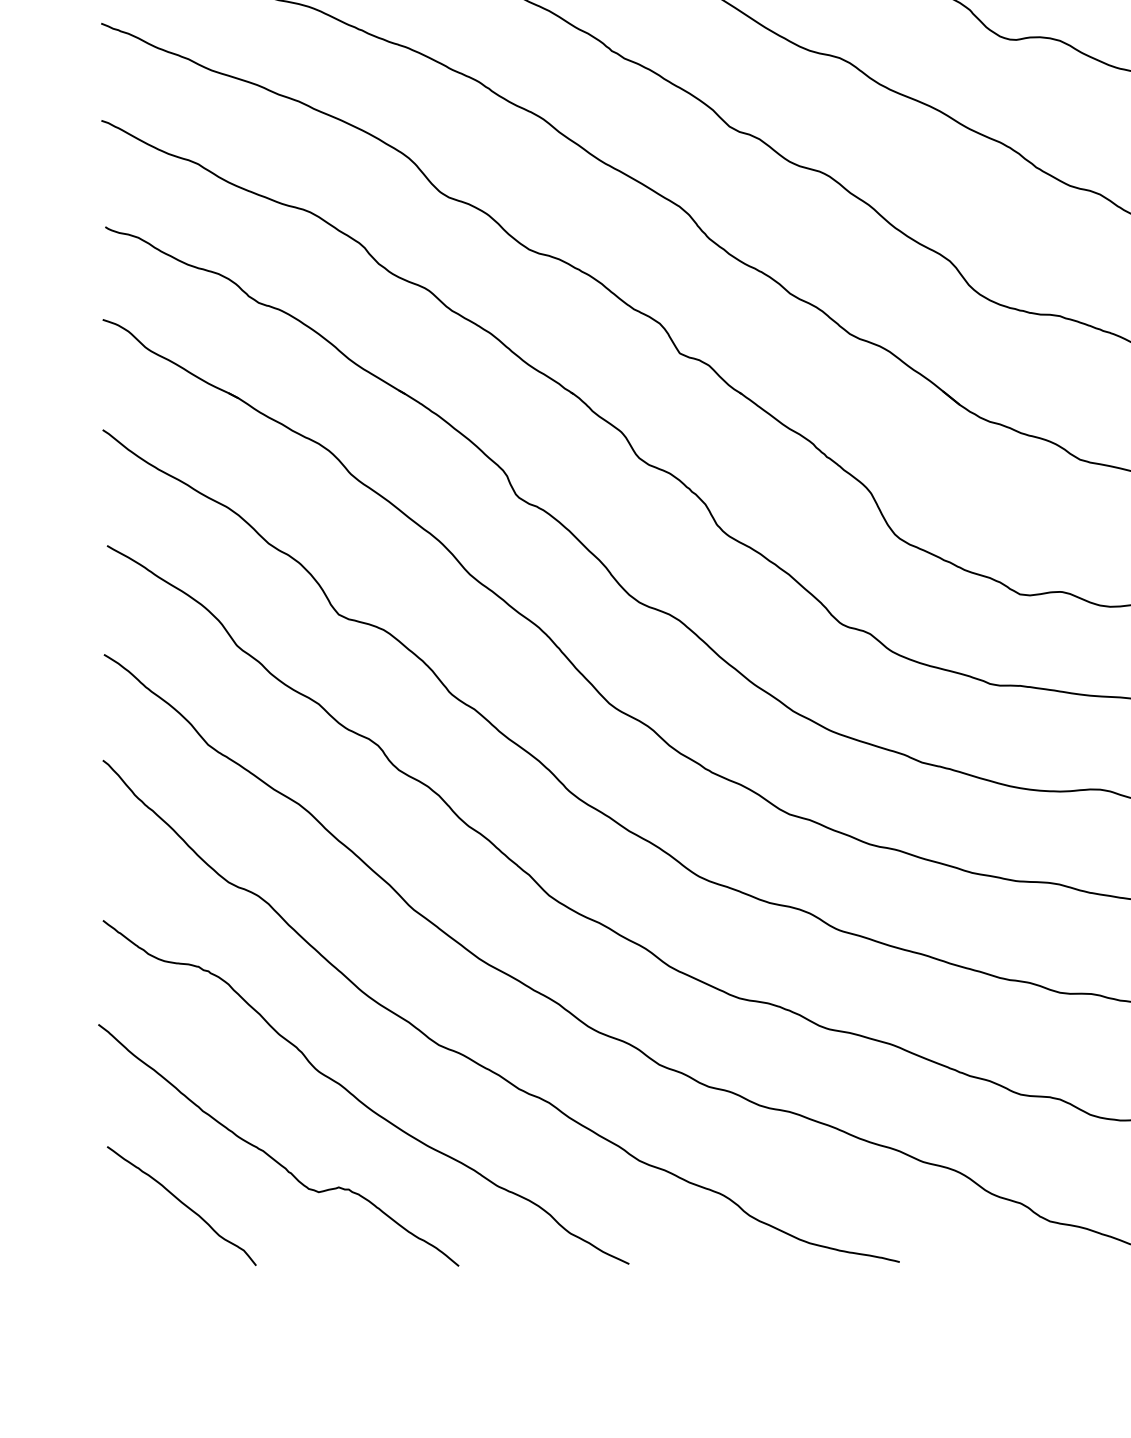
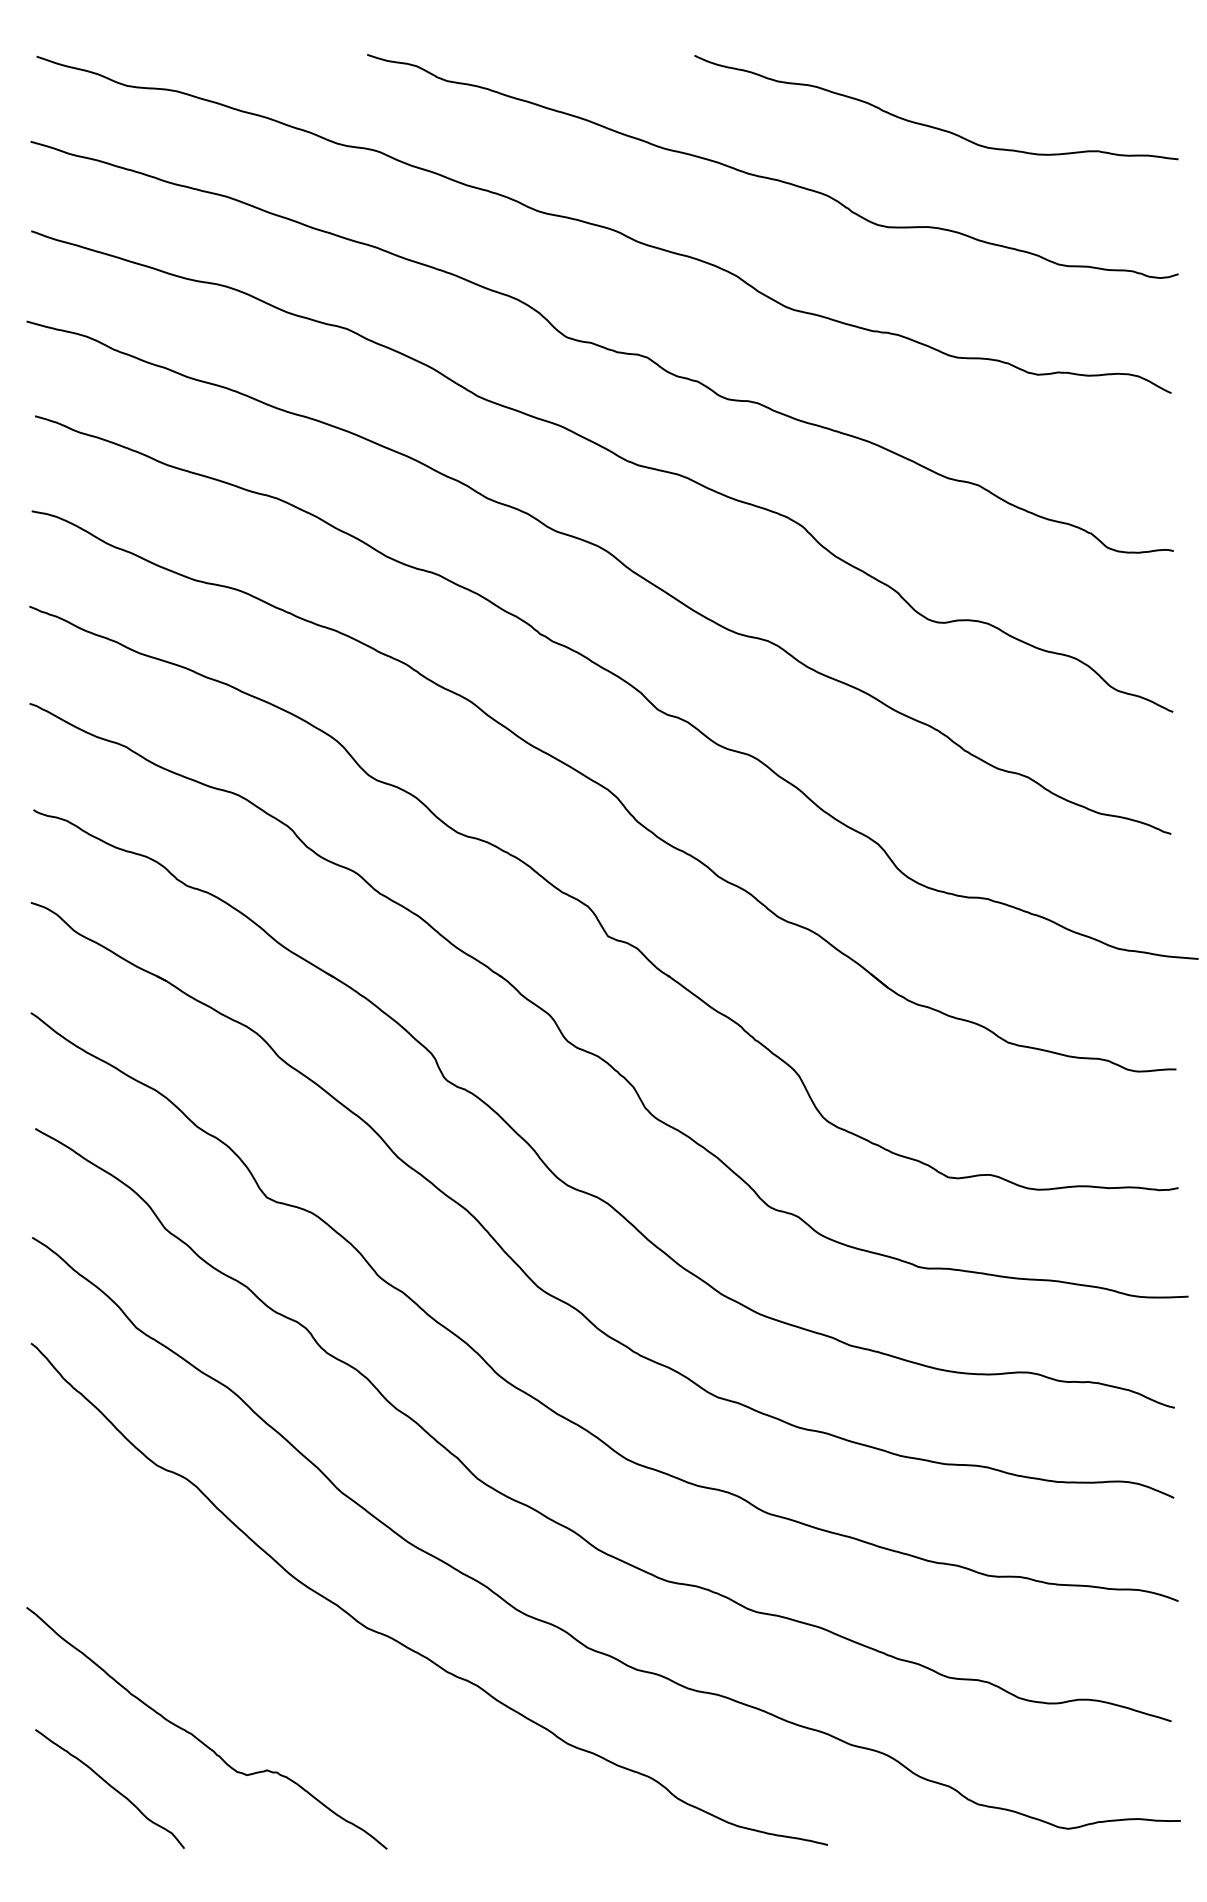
curve: (358, 1098) -> (286, 1681), removed

